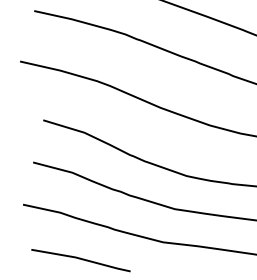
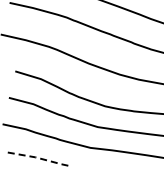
line: (81, 259) -> (39, 158), solid -> dashed

